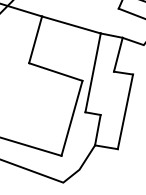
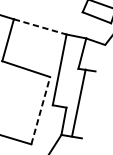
line: (71, 24) -> (40, 26), solid -> dashed
line: (125, 111) -> (78, 102), moved
line: (72, 118) -> (41, 110), solid -> dashed

